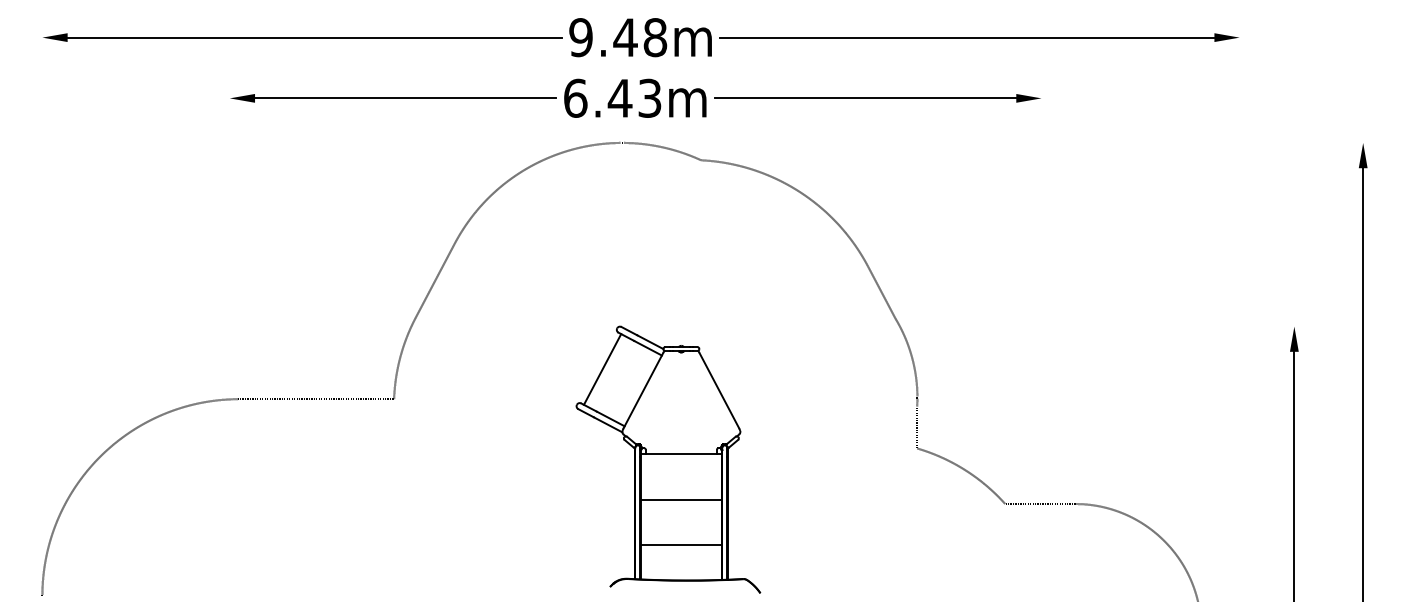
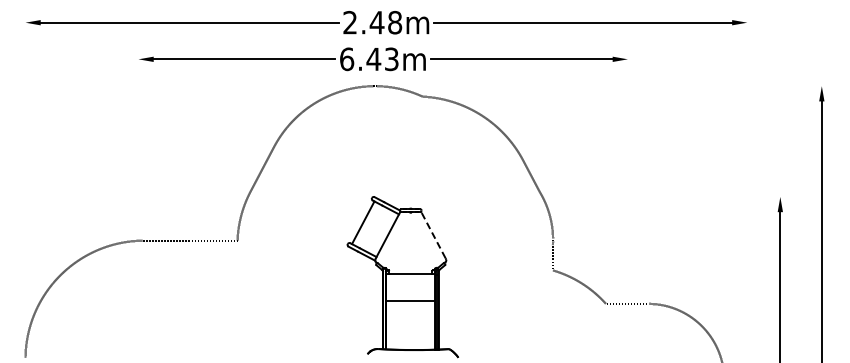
text: (581, 37) -> (350, 22), 9.48m -> 2.48m
line: (719, 390) -> (433, 235), solid -> dashed
line: (680, 544) -> (410, 328), removed

